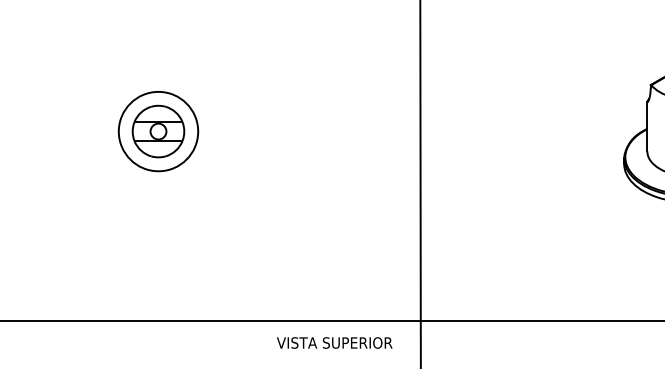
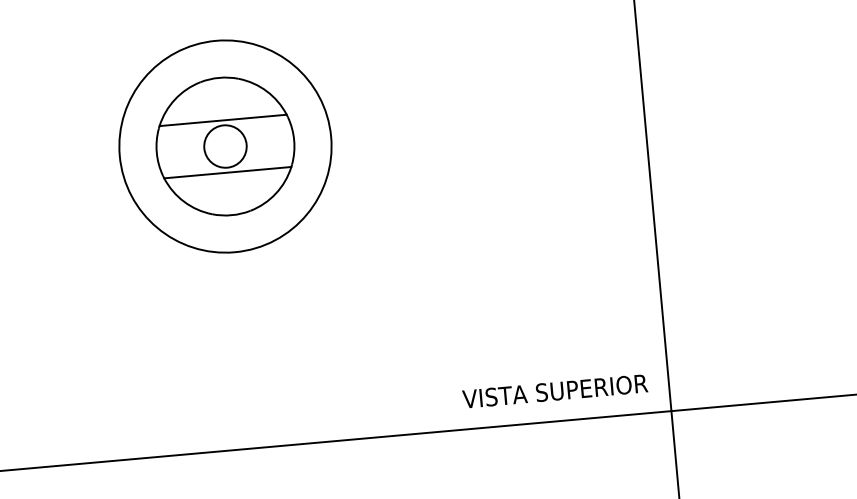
part: (158, 131) -> (225, 146), size x1.67
text: (334, 342) -> (554, 390), moved

